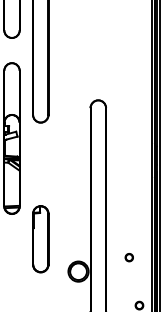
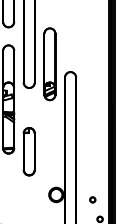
part: (68, 89) -> (49, 64), added
part: (39, 238) -> (28, 151), moved
part: (128, 257) -> (92, 199), moved

